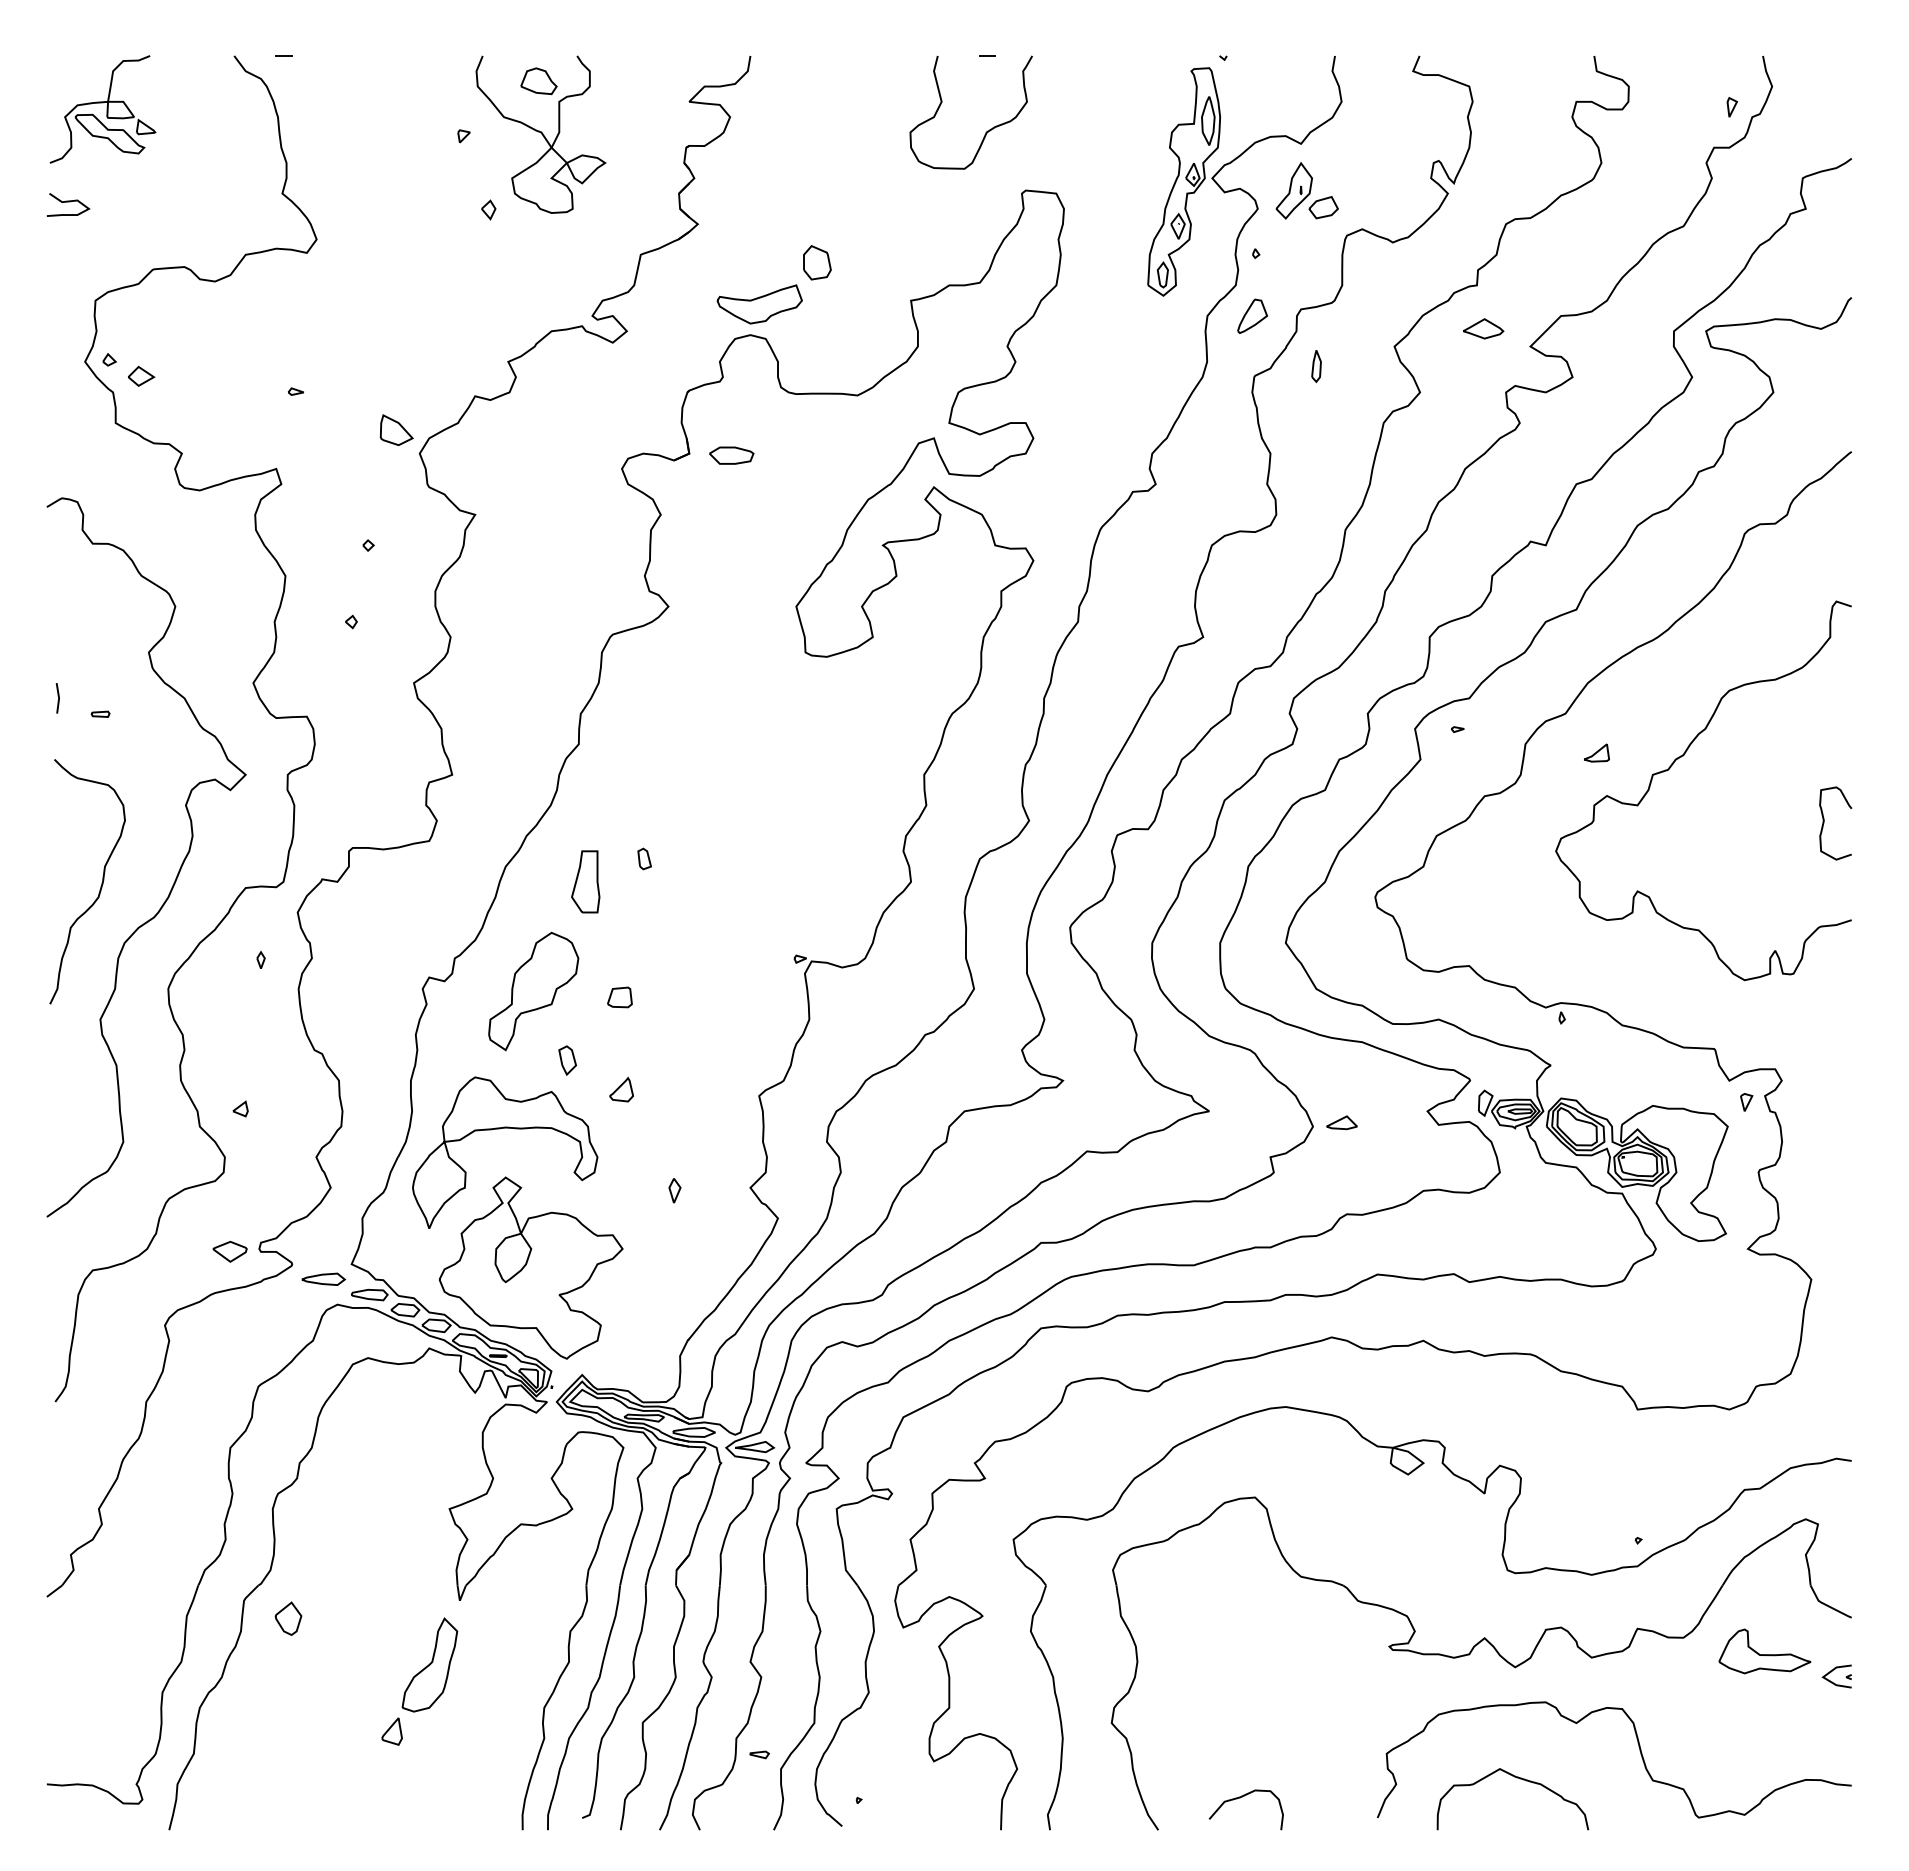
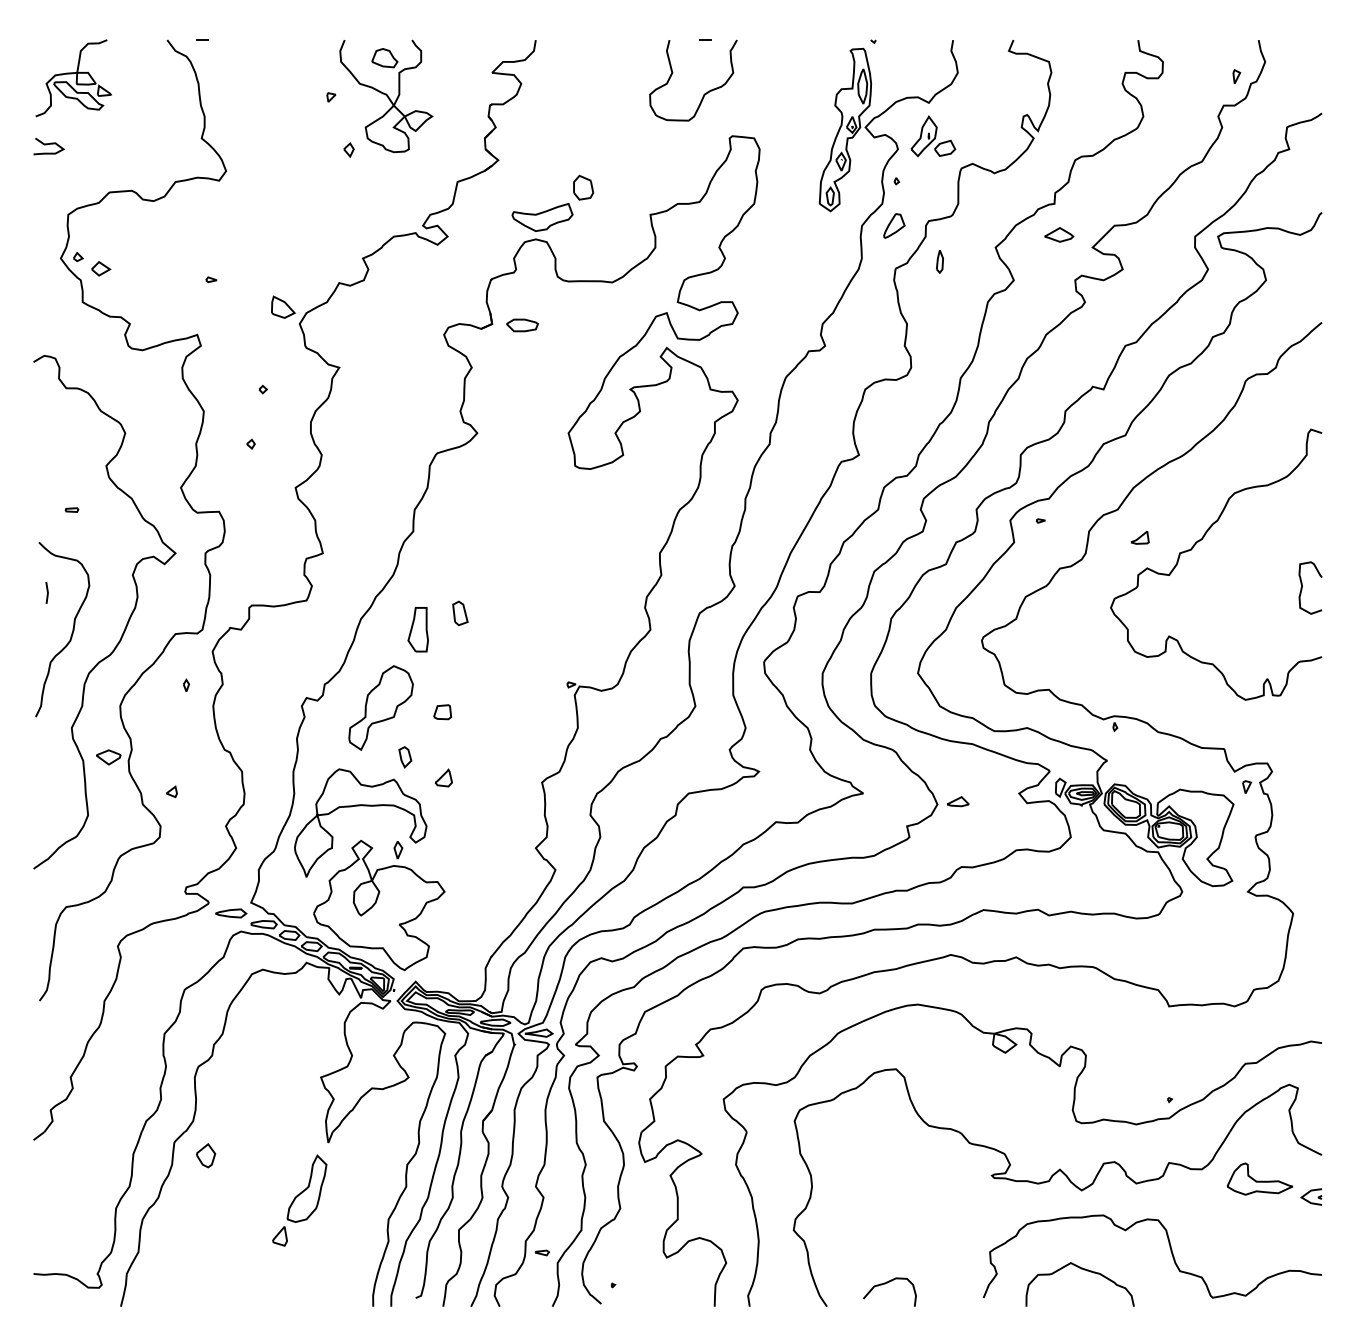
line: (58, 698) -> (47, 593), moved
part: (644, 858) -> (460, 613), size x1.6
part: (674, 1190) -> (398, 850), moved
part: (229, 1251) -> (108, 757), moved

